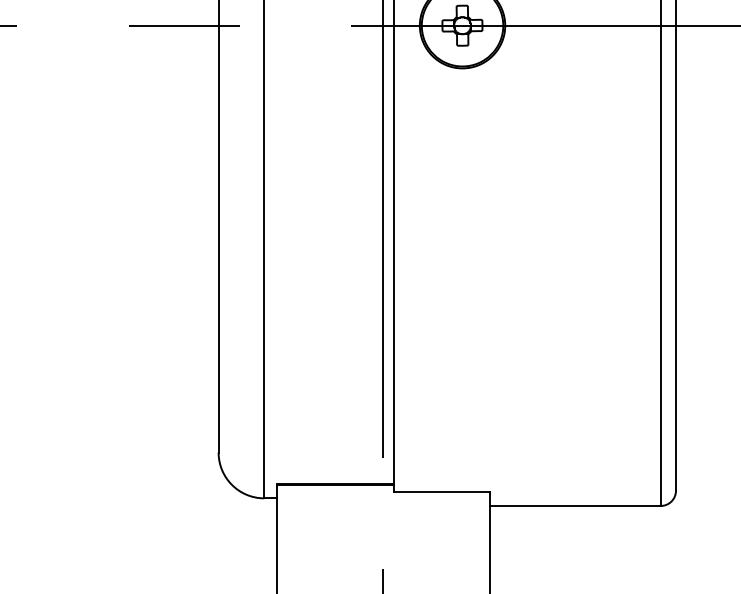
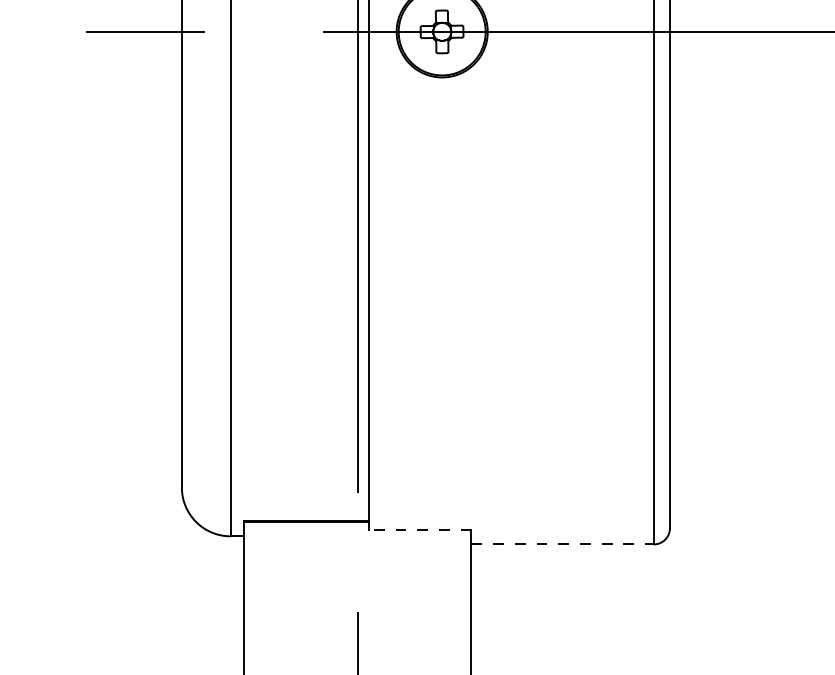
line: (441, 491) -> (419, 529), solid -> dashed
line: (576, 506) -> (563, 544), solid -> dashed

